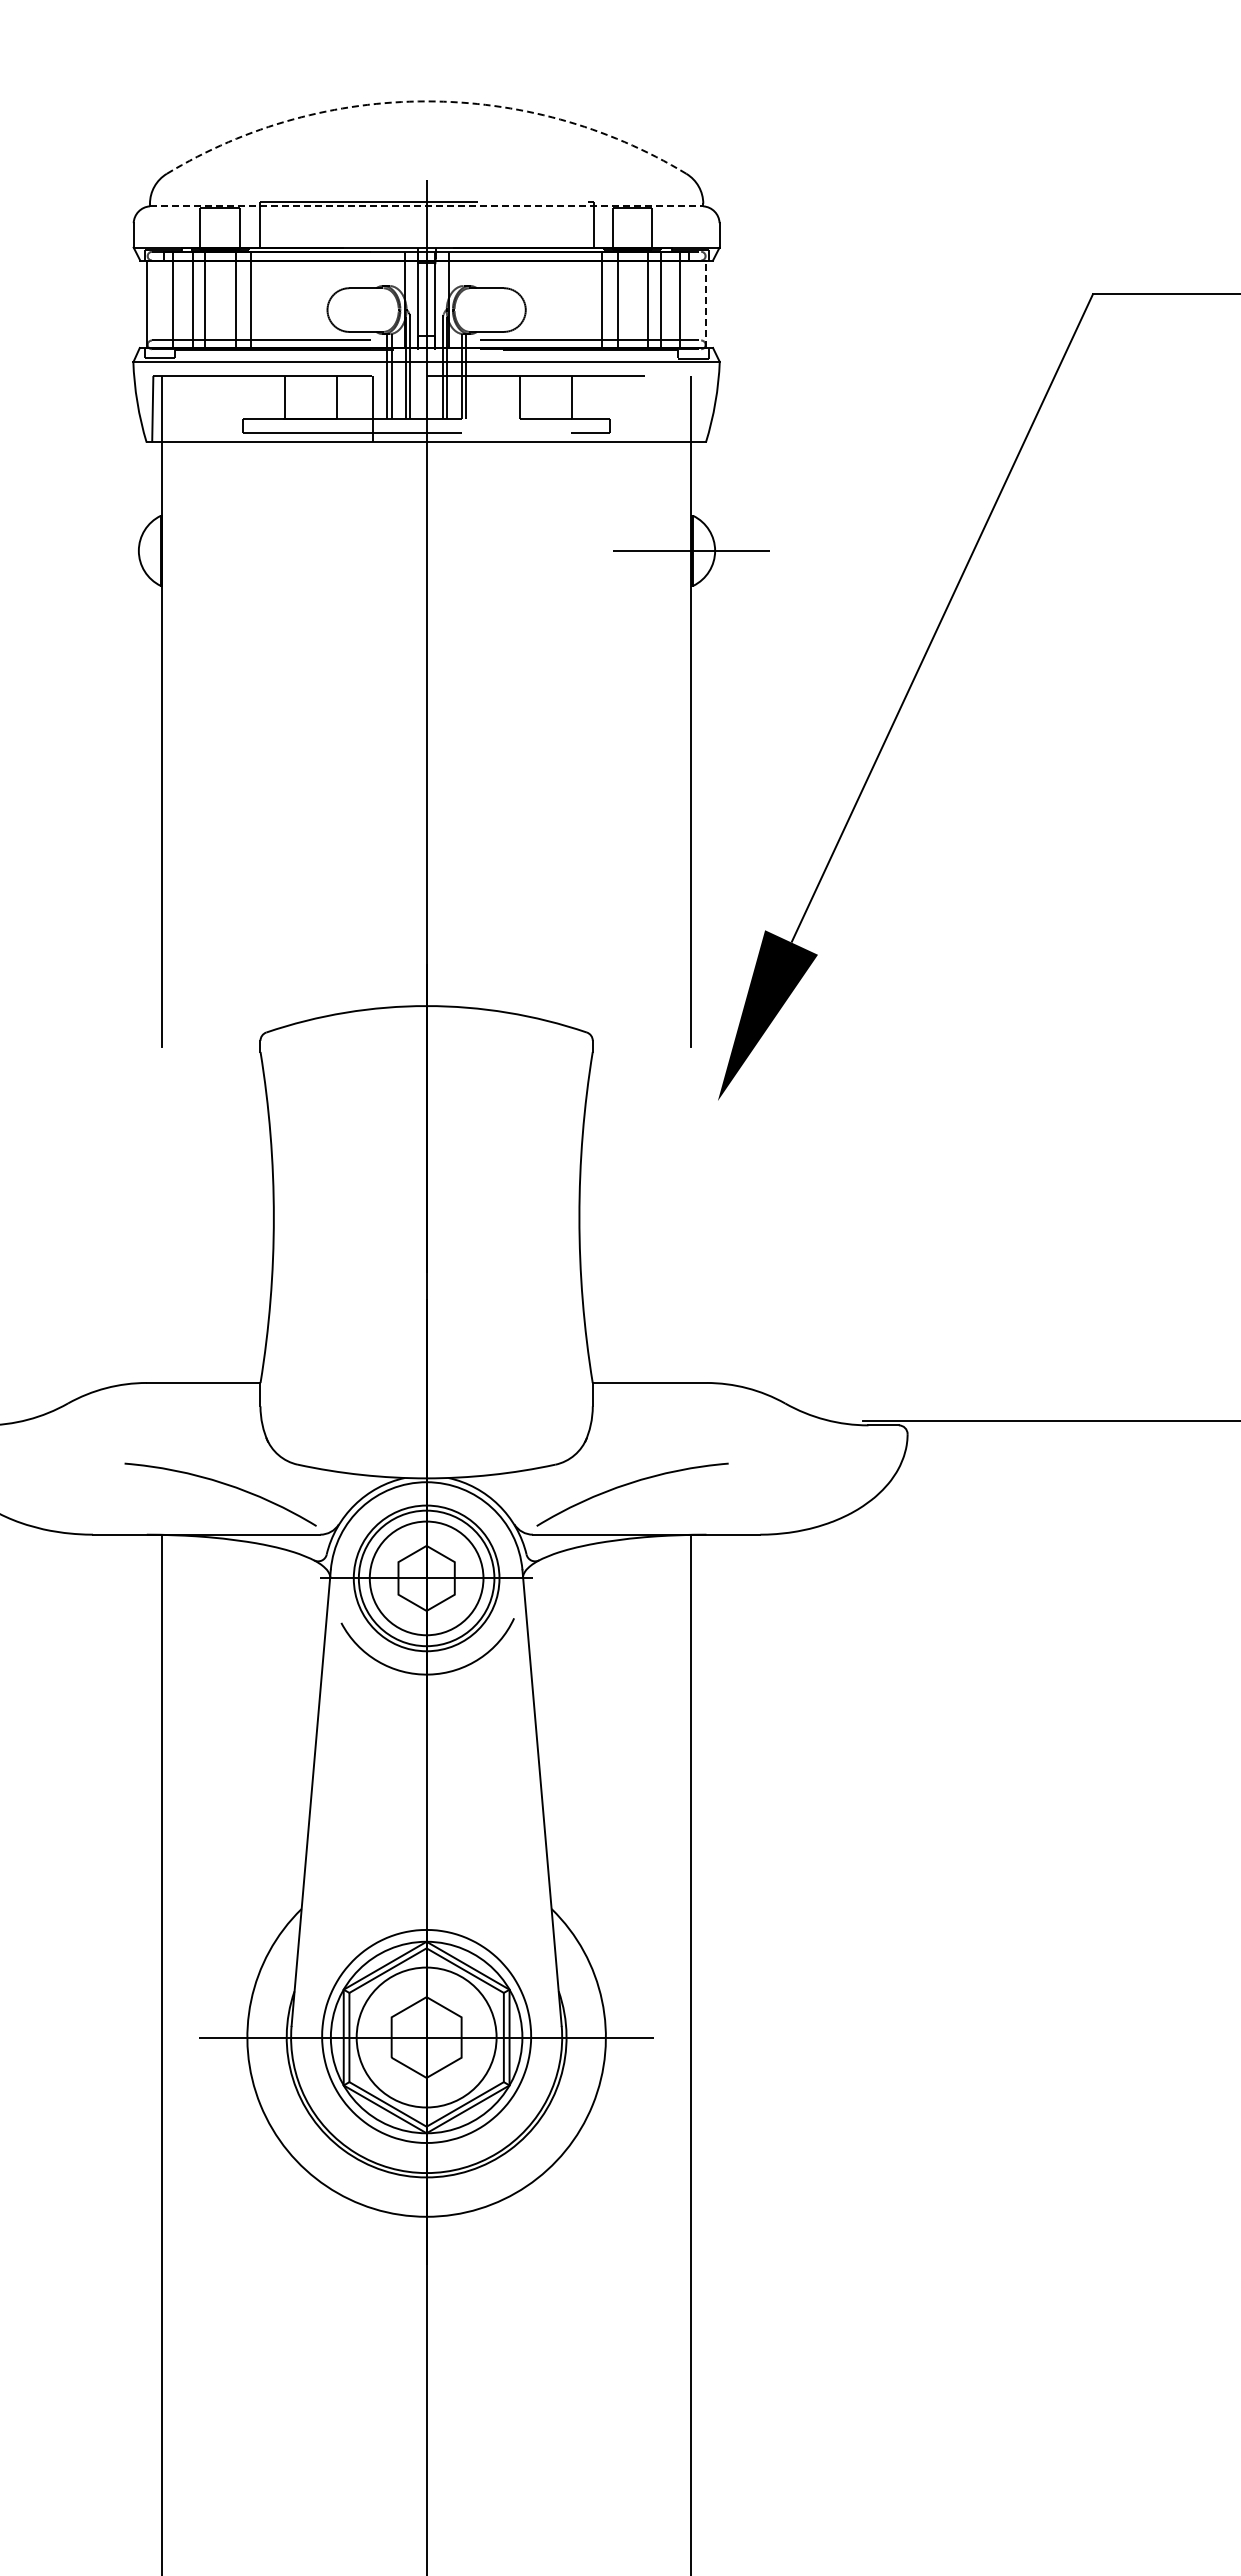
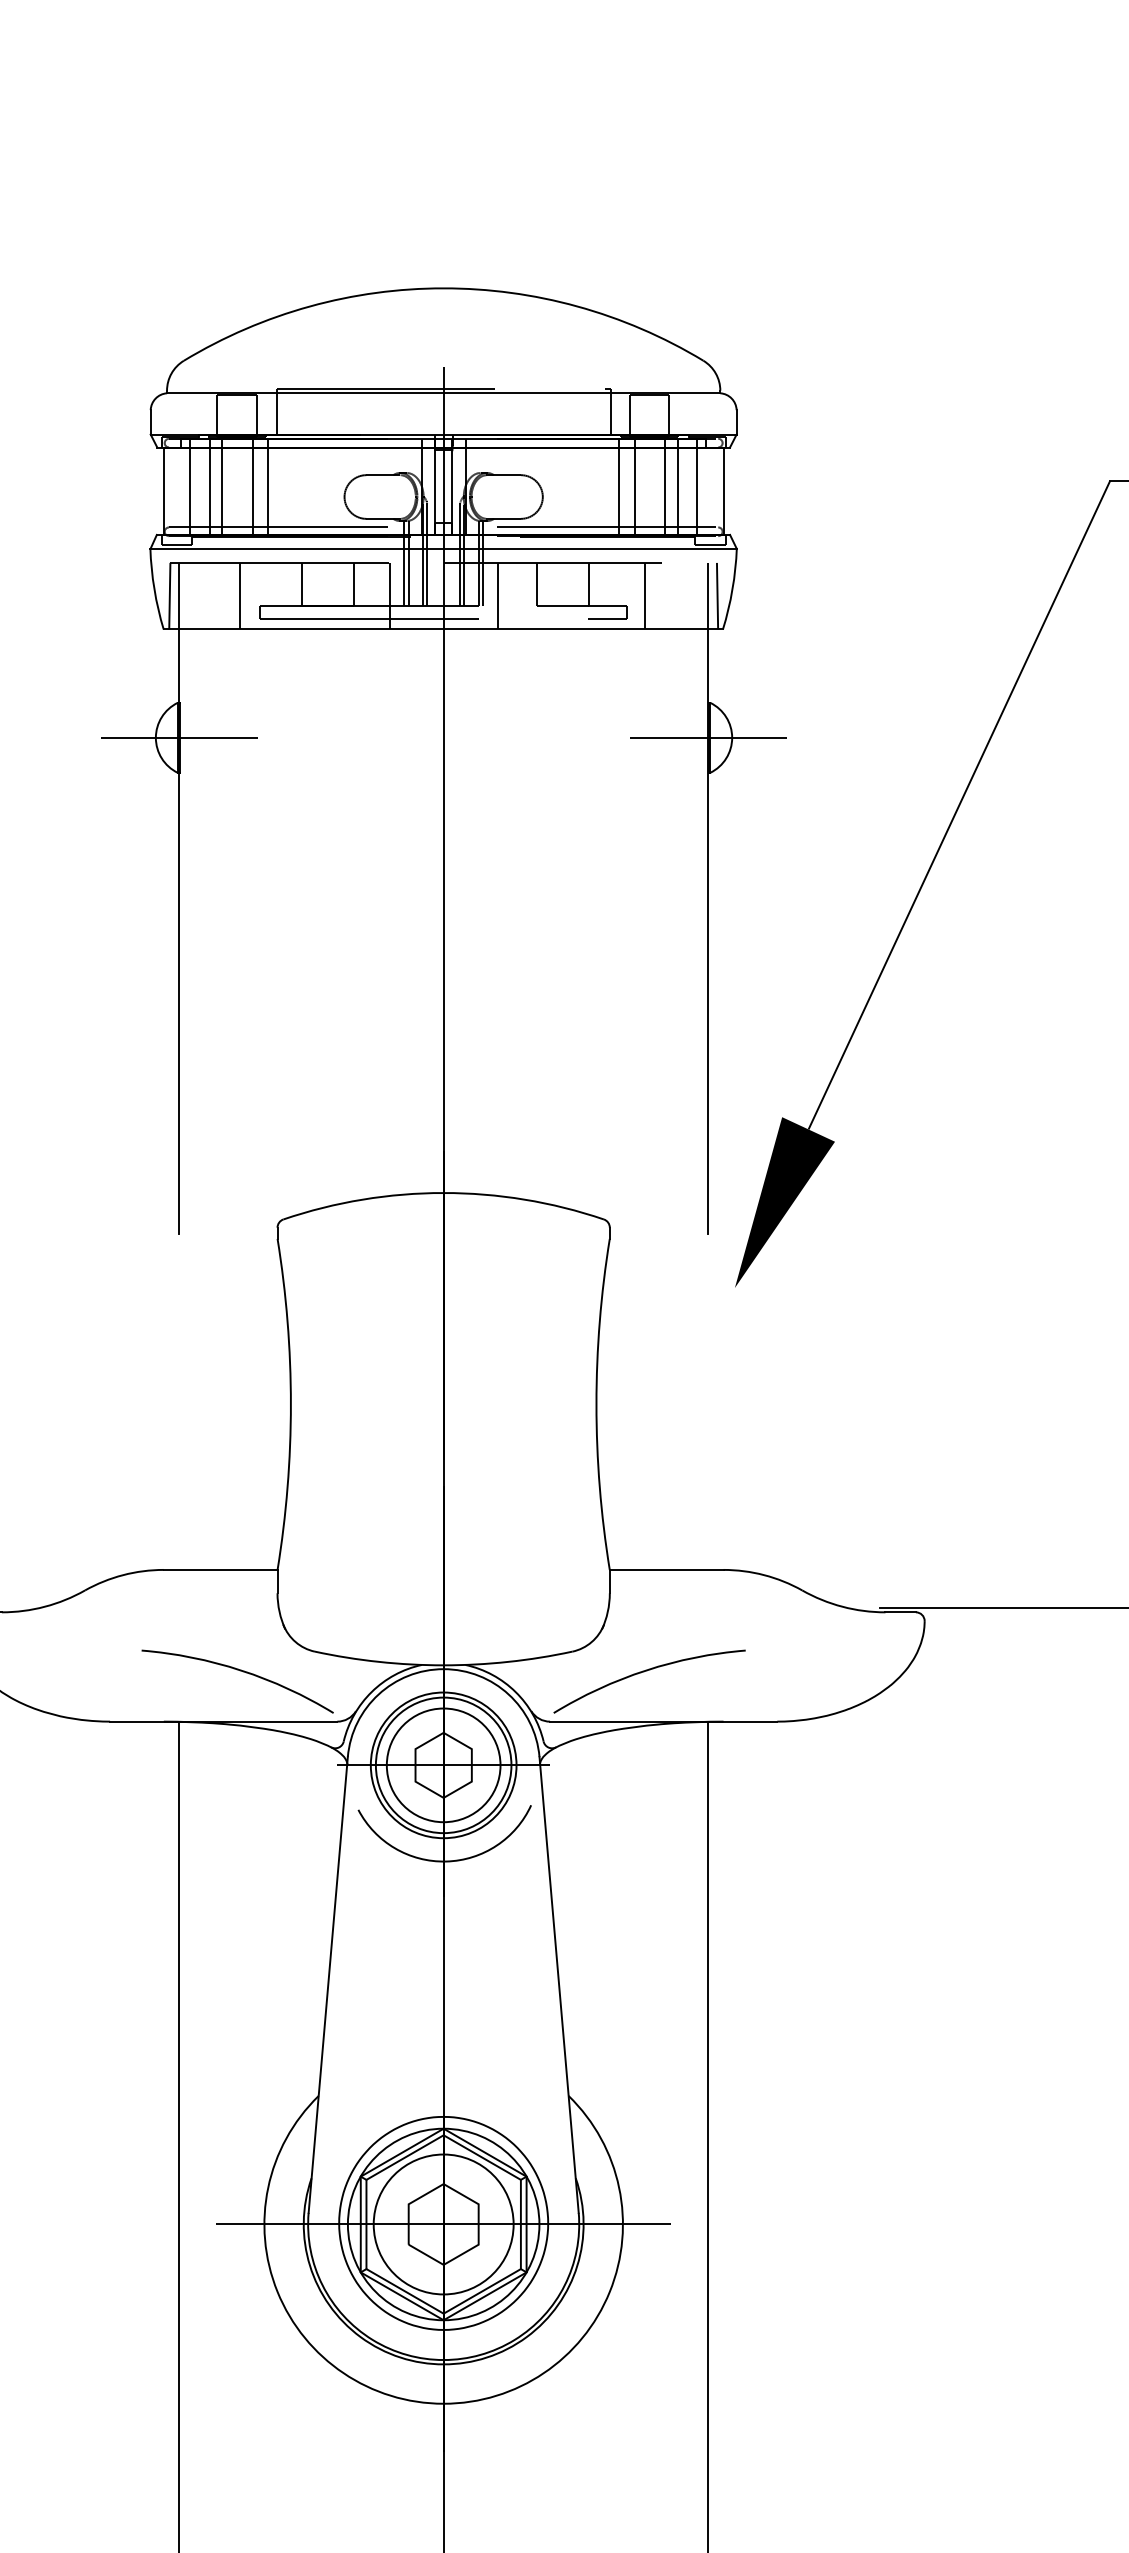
arc: (426, 101) -> (443, 288), dashed -> solid
line: (426, 206) -> (443, 393), dashed -> solid
line: (706, 304) -> (723, 491), dashed -> solid
line: (222, 408) -> (239, 595), added
line: (628, 408) -> (645, 595), added
line: (700, 408) -> (717, 595), added
line: (480, 409) -> (497, 596), added
line: (162, 550) -> (179, 737), added

